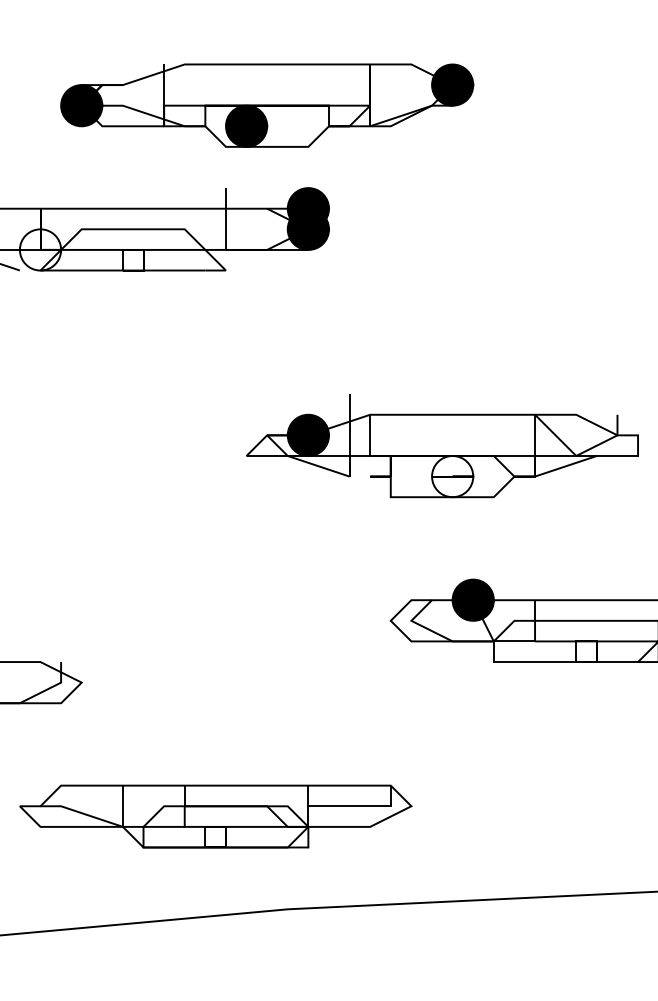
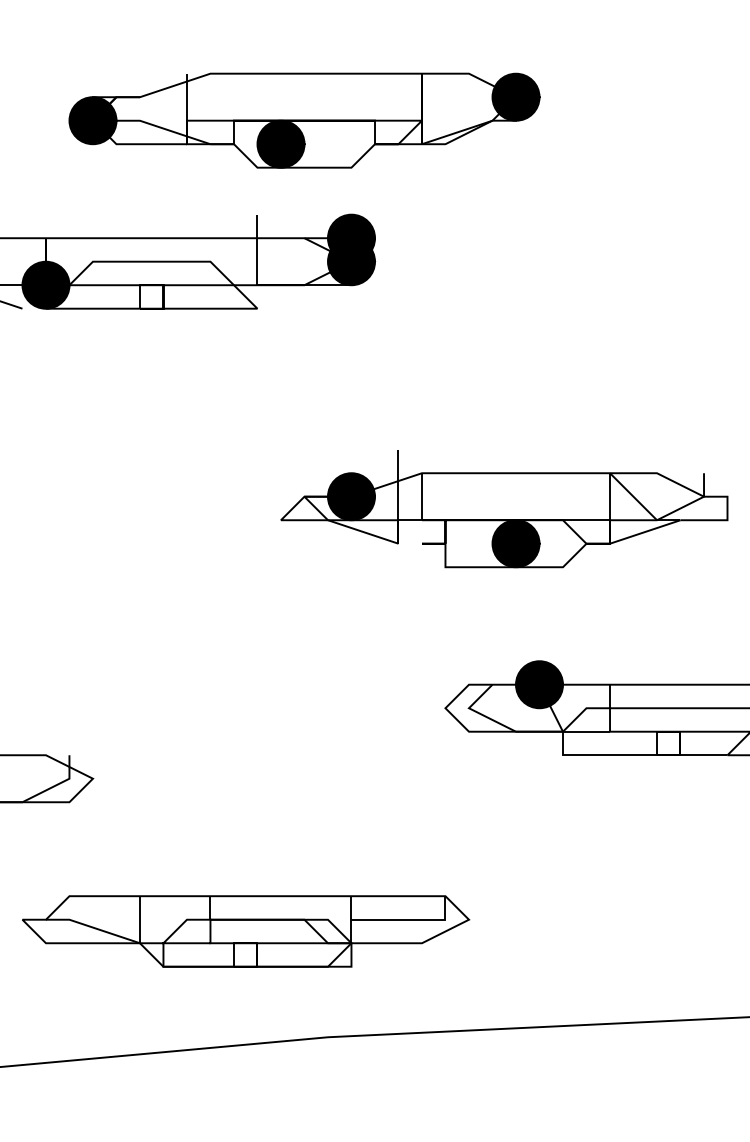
fill: (40, 249) -> (45, 284), added
fill: (452, 476) -> (515, 543), added

